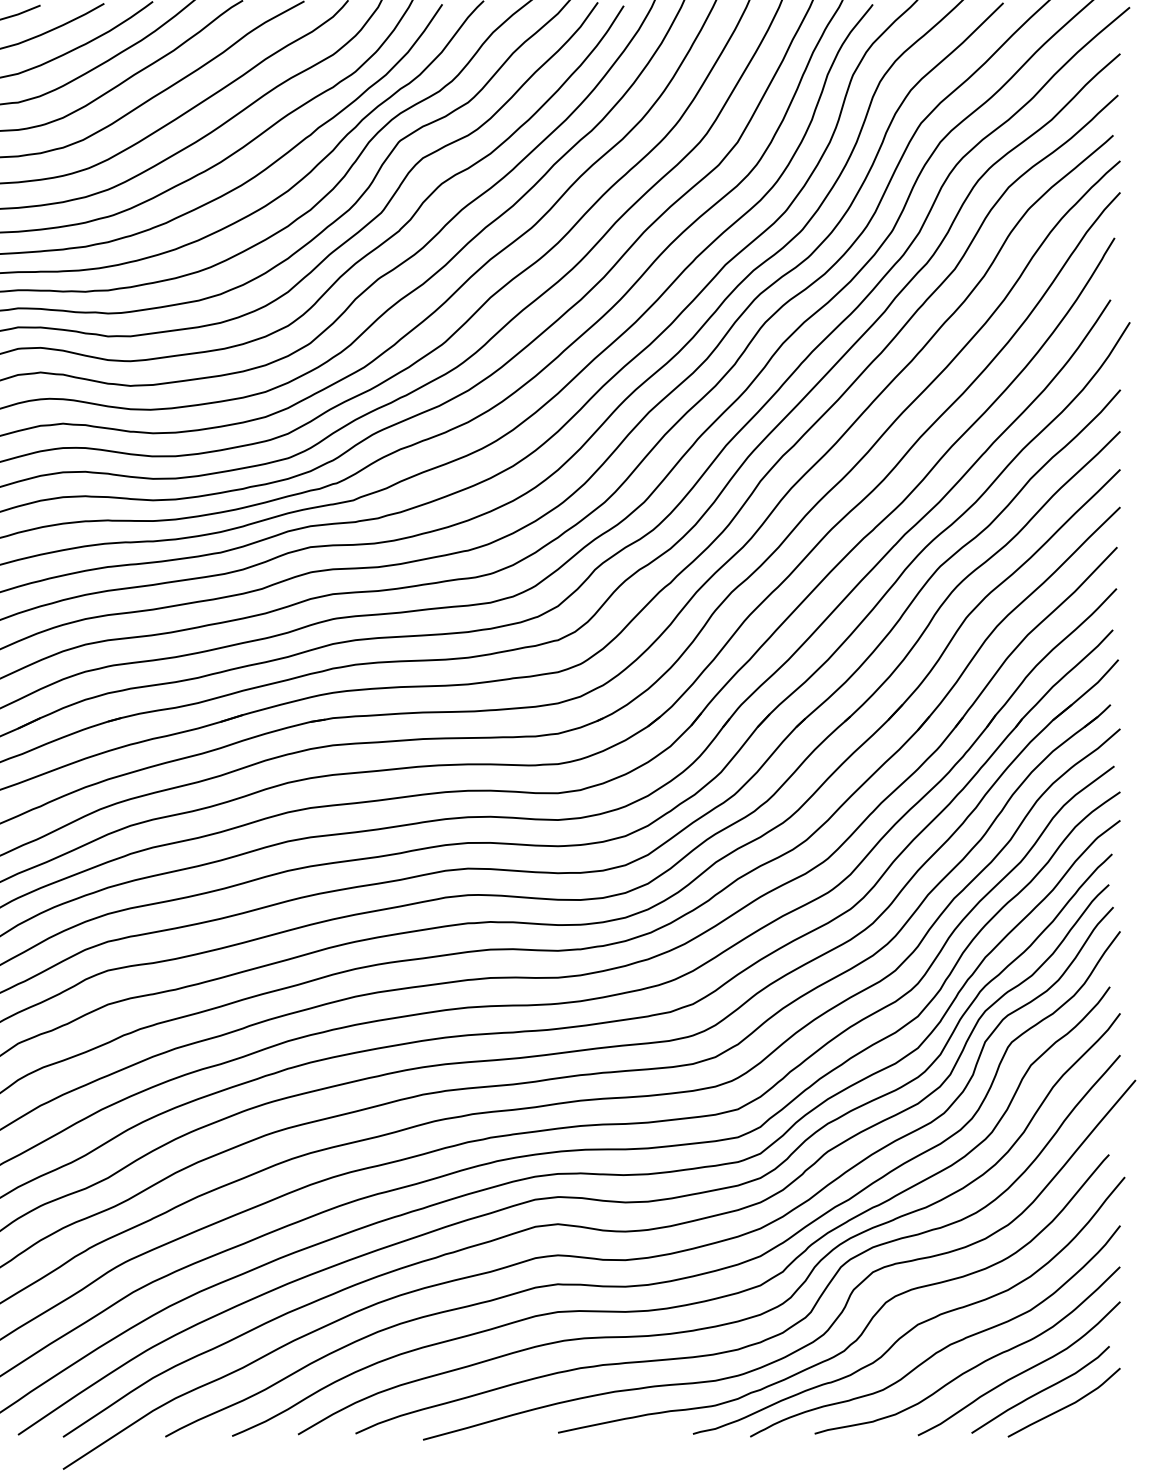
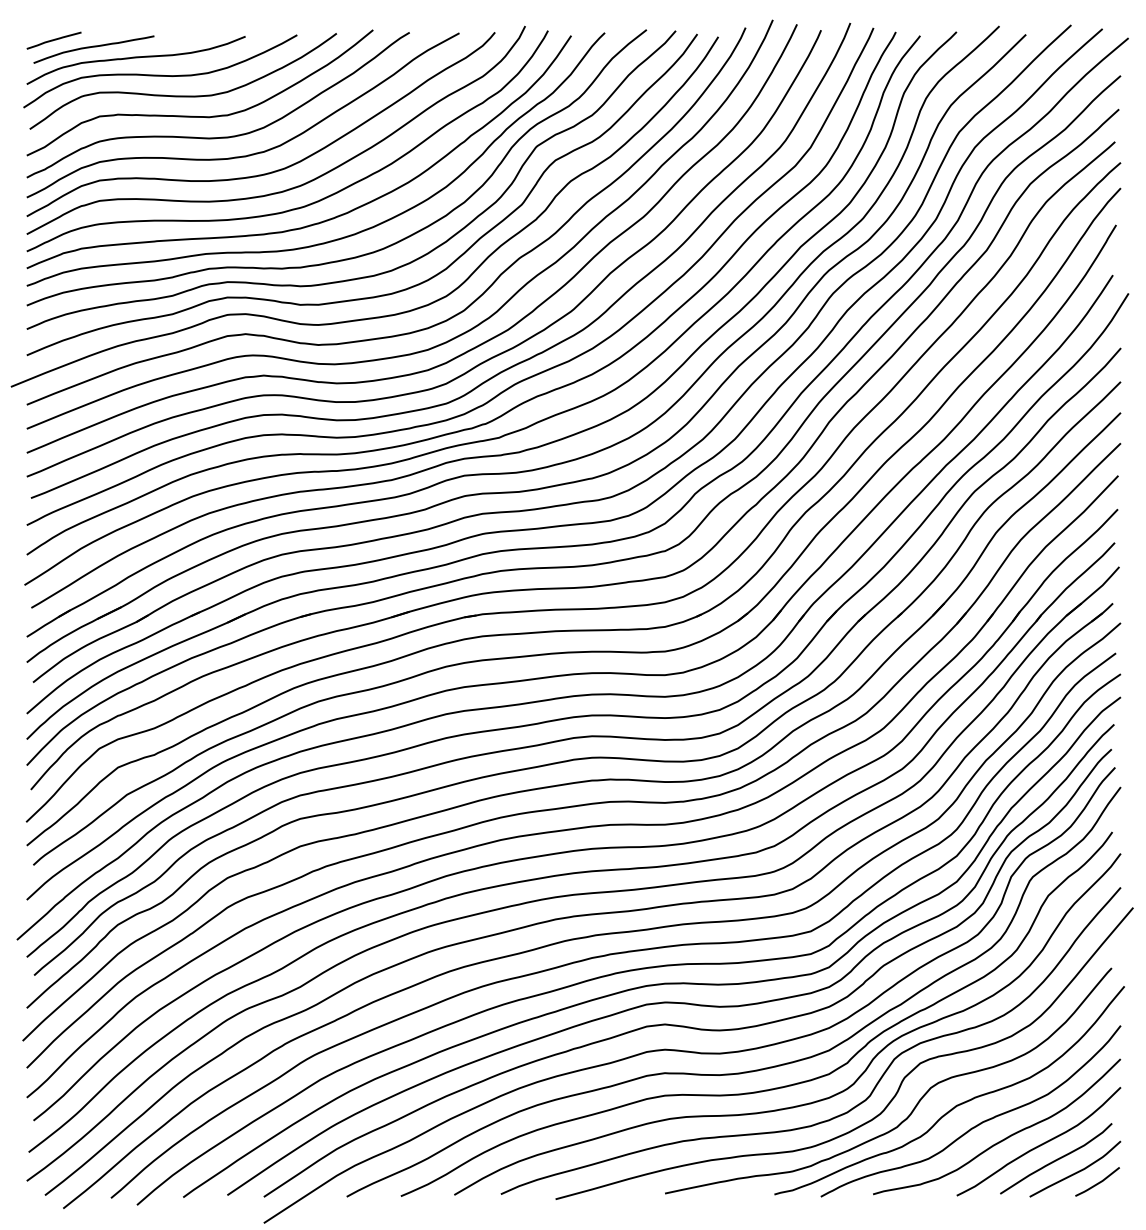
line: (1091, 1419) -> (1097, 1182), added

